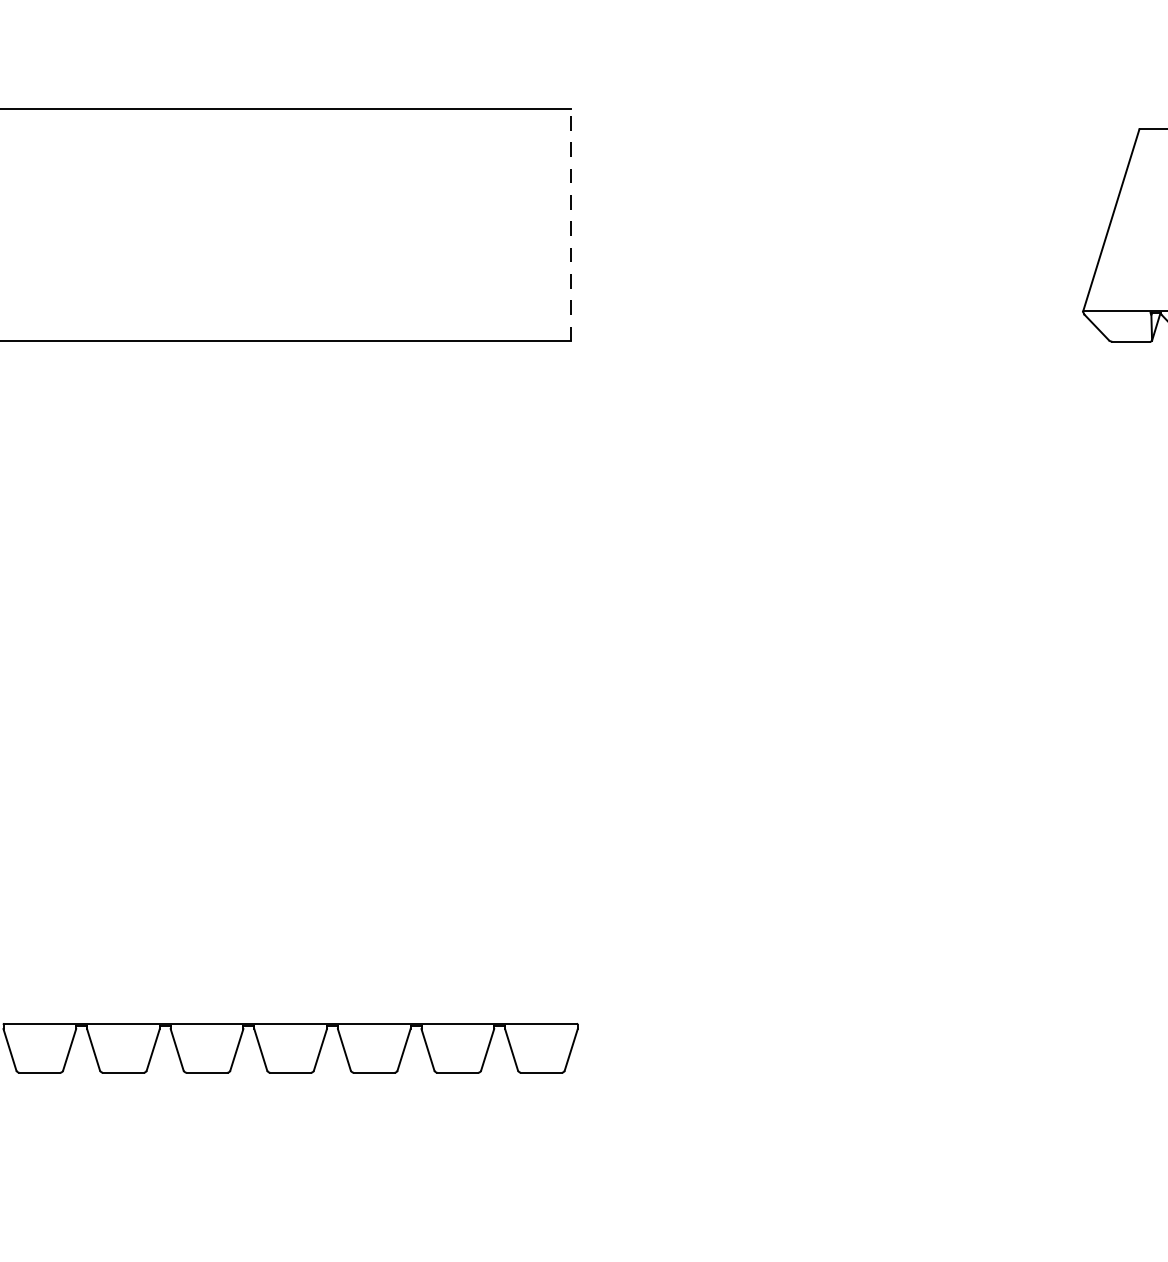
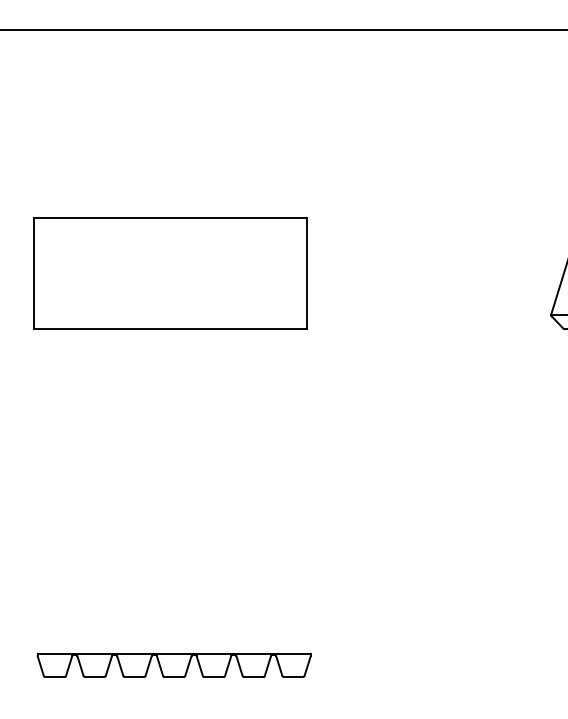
line: (570, 224) -> (307, 273), dashed -> solid

